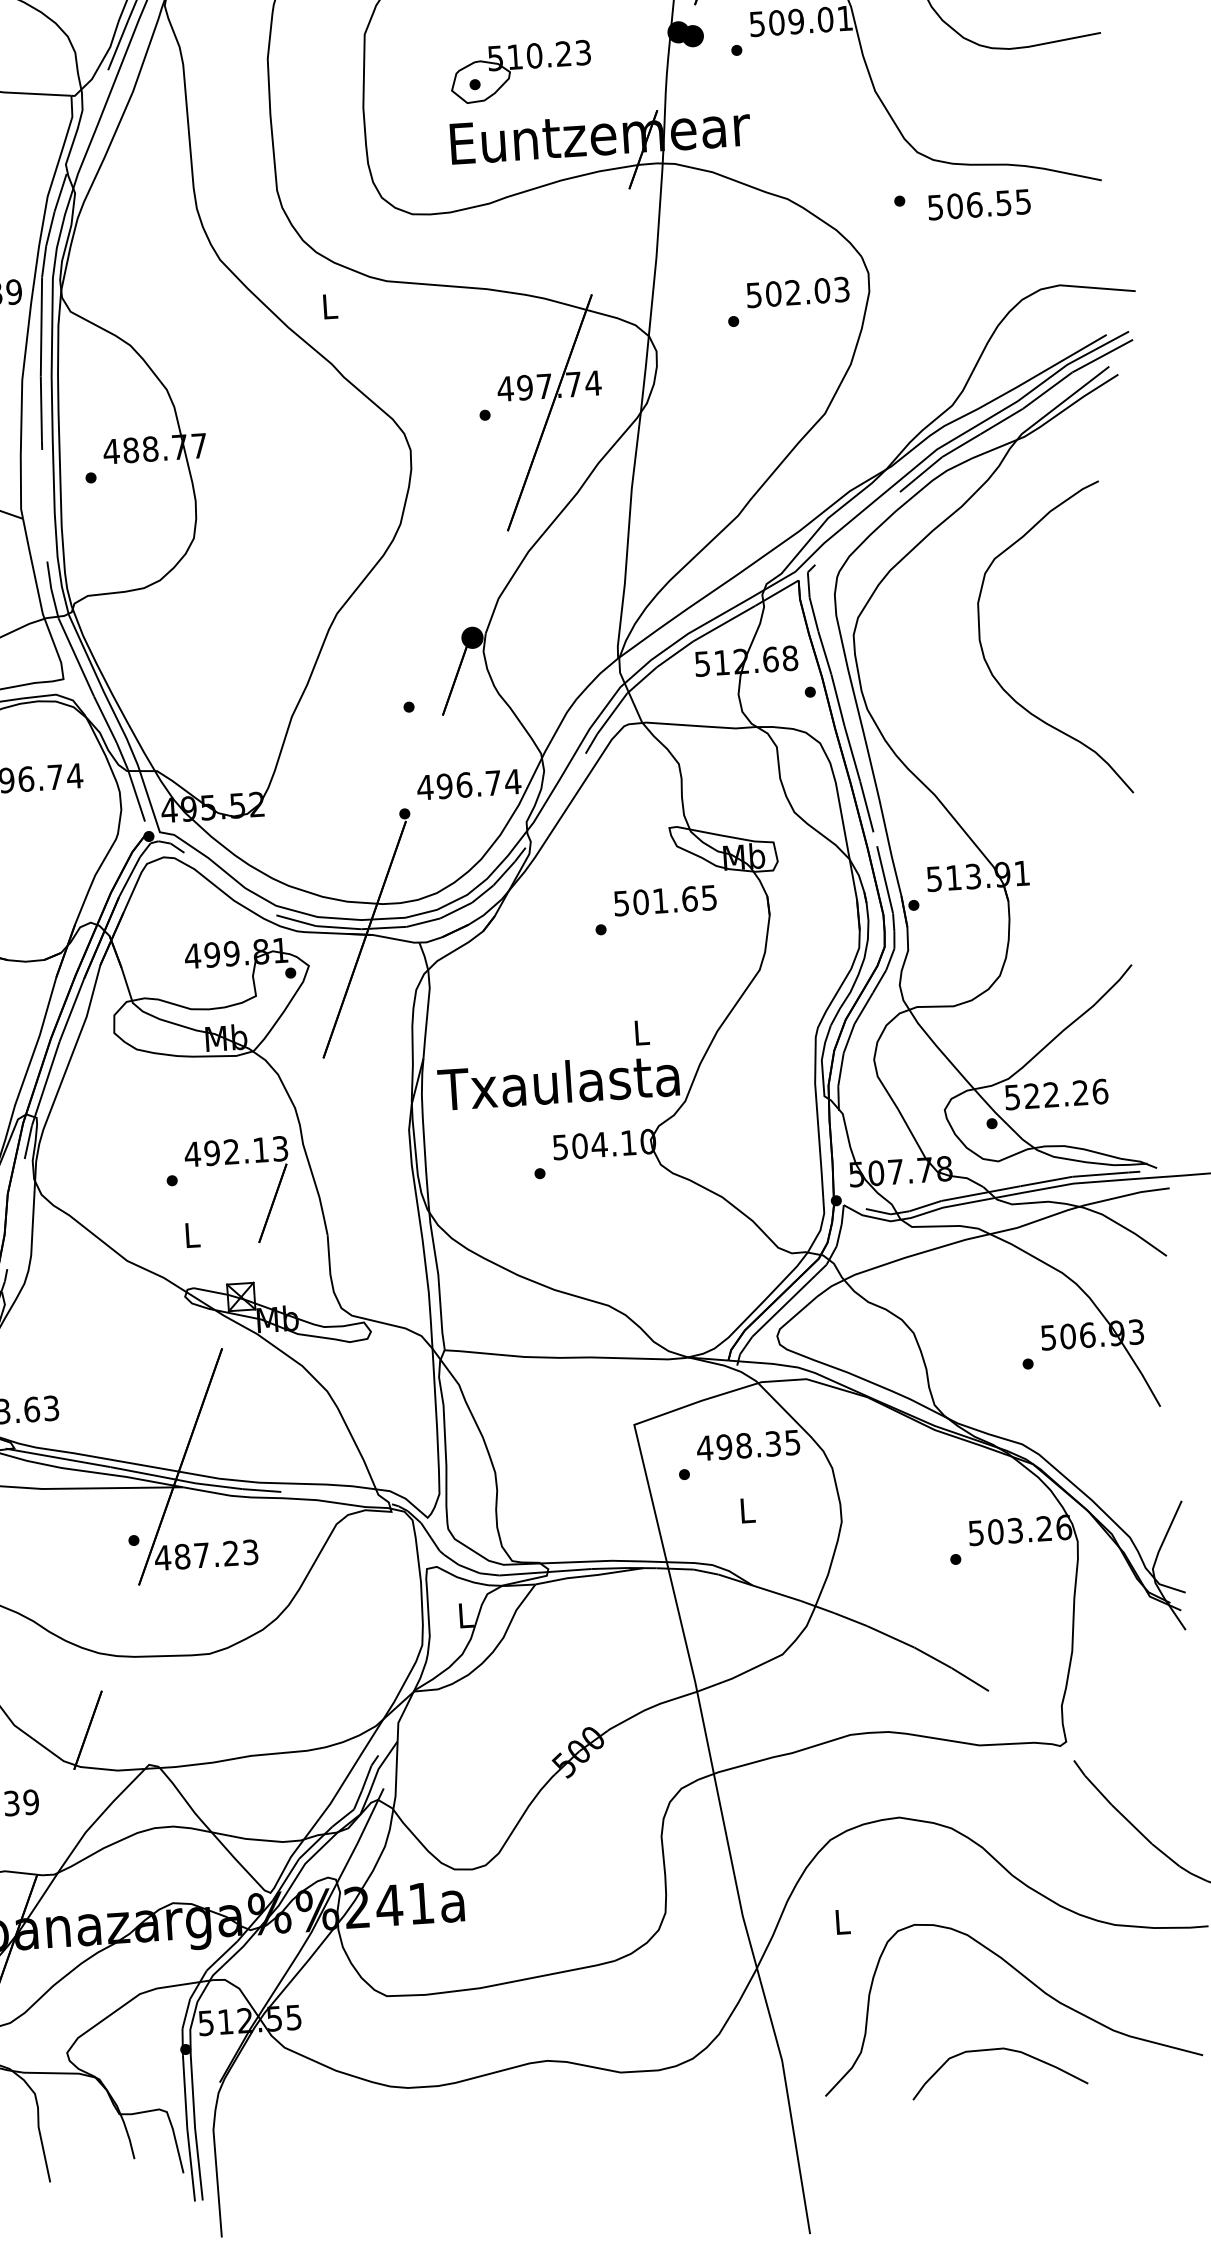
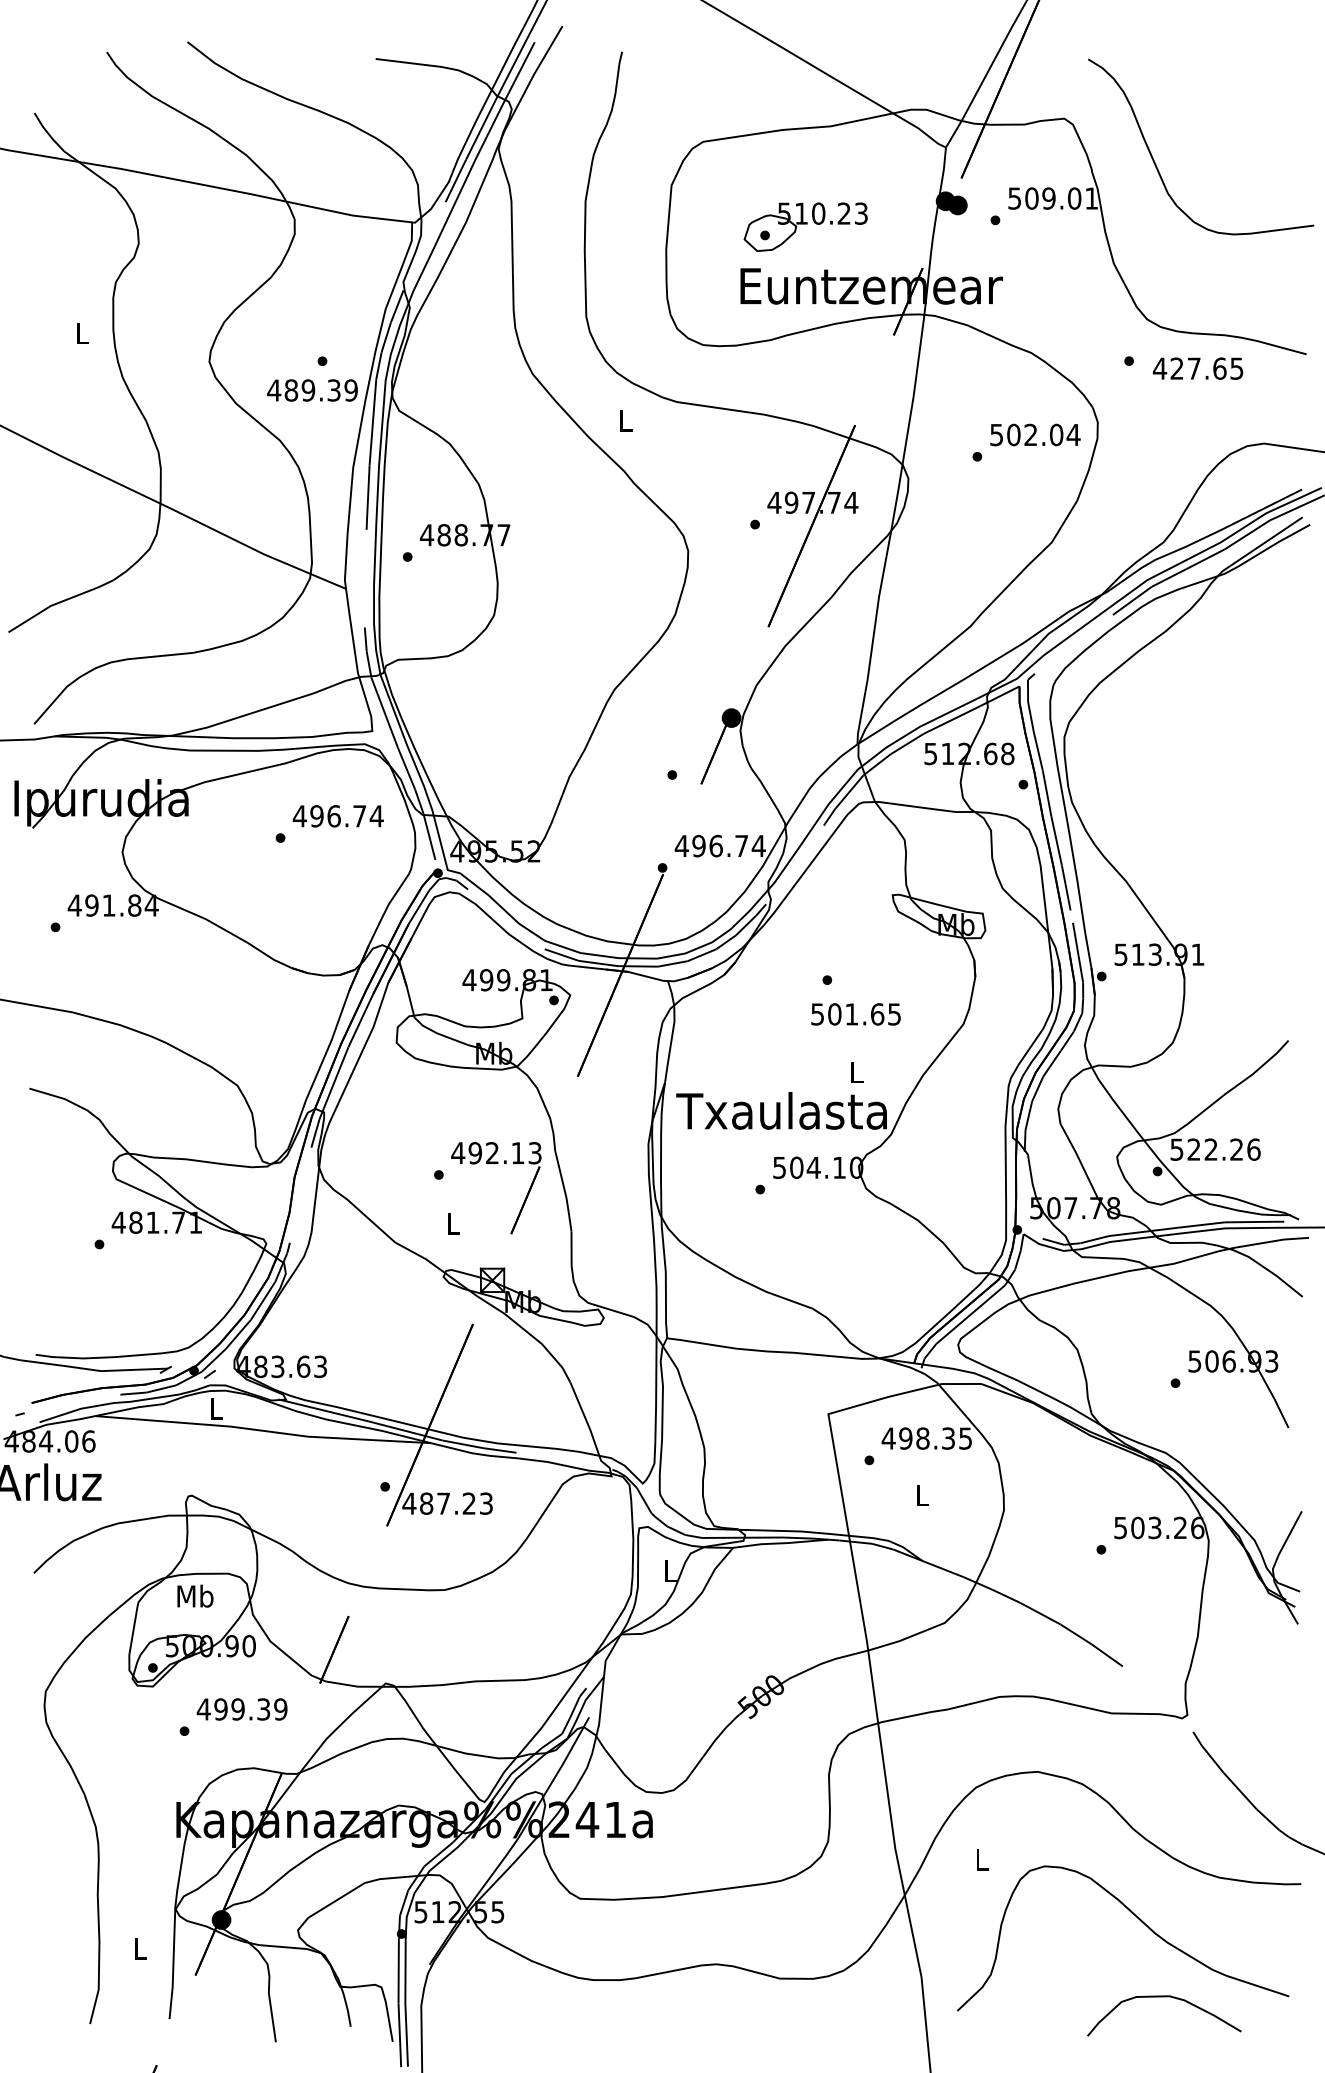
text: (969, 205) -> (1189, 368), 506.55 -> 427.65
text: (841, 289) -> (1073, 434), 502.03 -> 502.04
curve: (998, 681) -> (1188, 785), removed
text: (664, 900) -> (855, 1014), moved
curve: (997, 2050) -> (1164, 1997), moved

